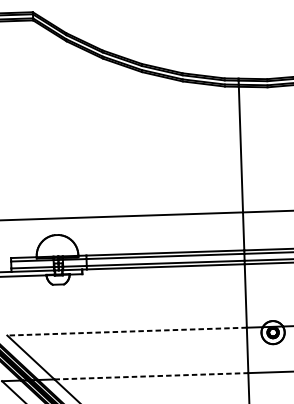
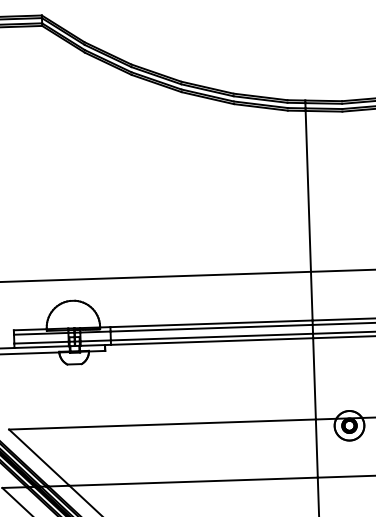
line: (127, 331) -> (162, 424), dashed -> solid
line: (152, 376) -> (194, 481), dashed -> solid

